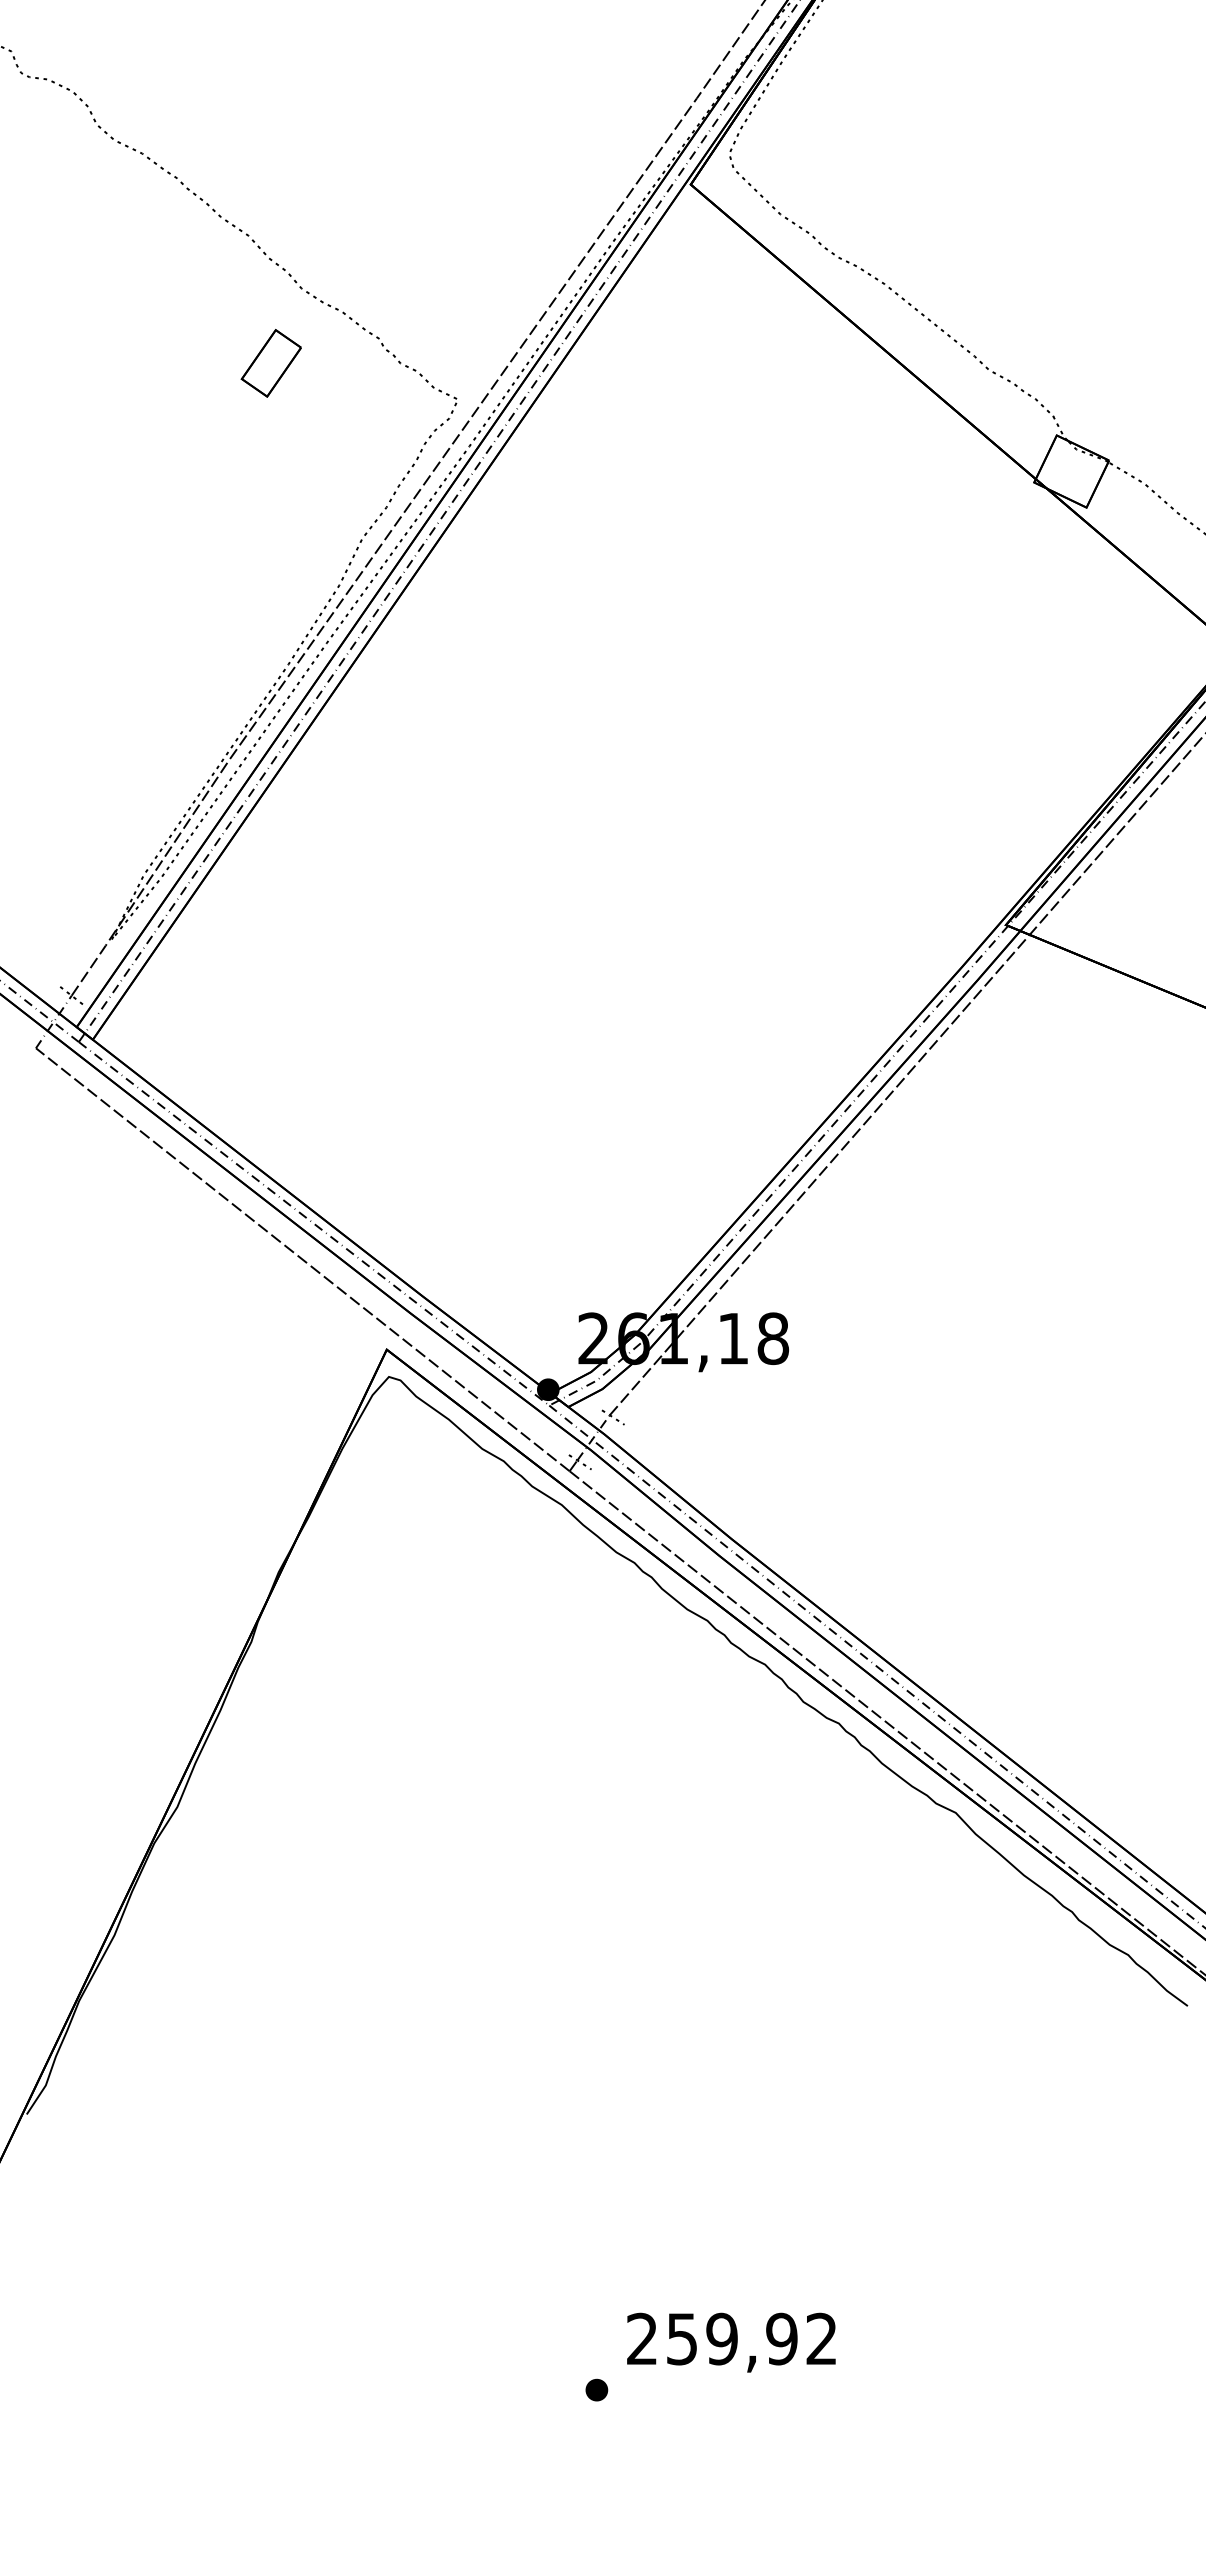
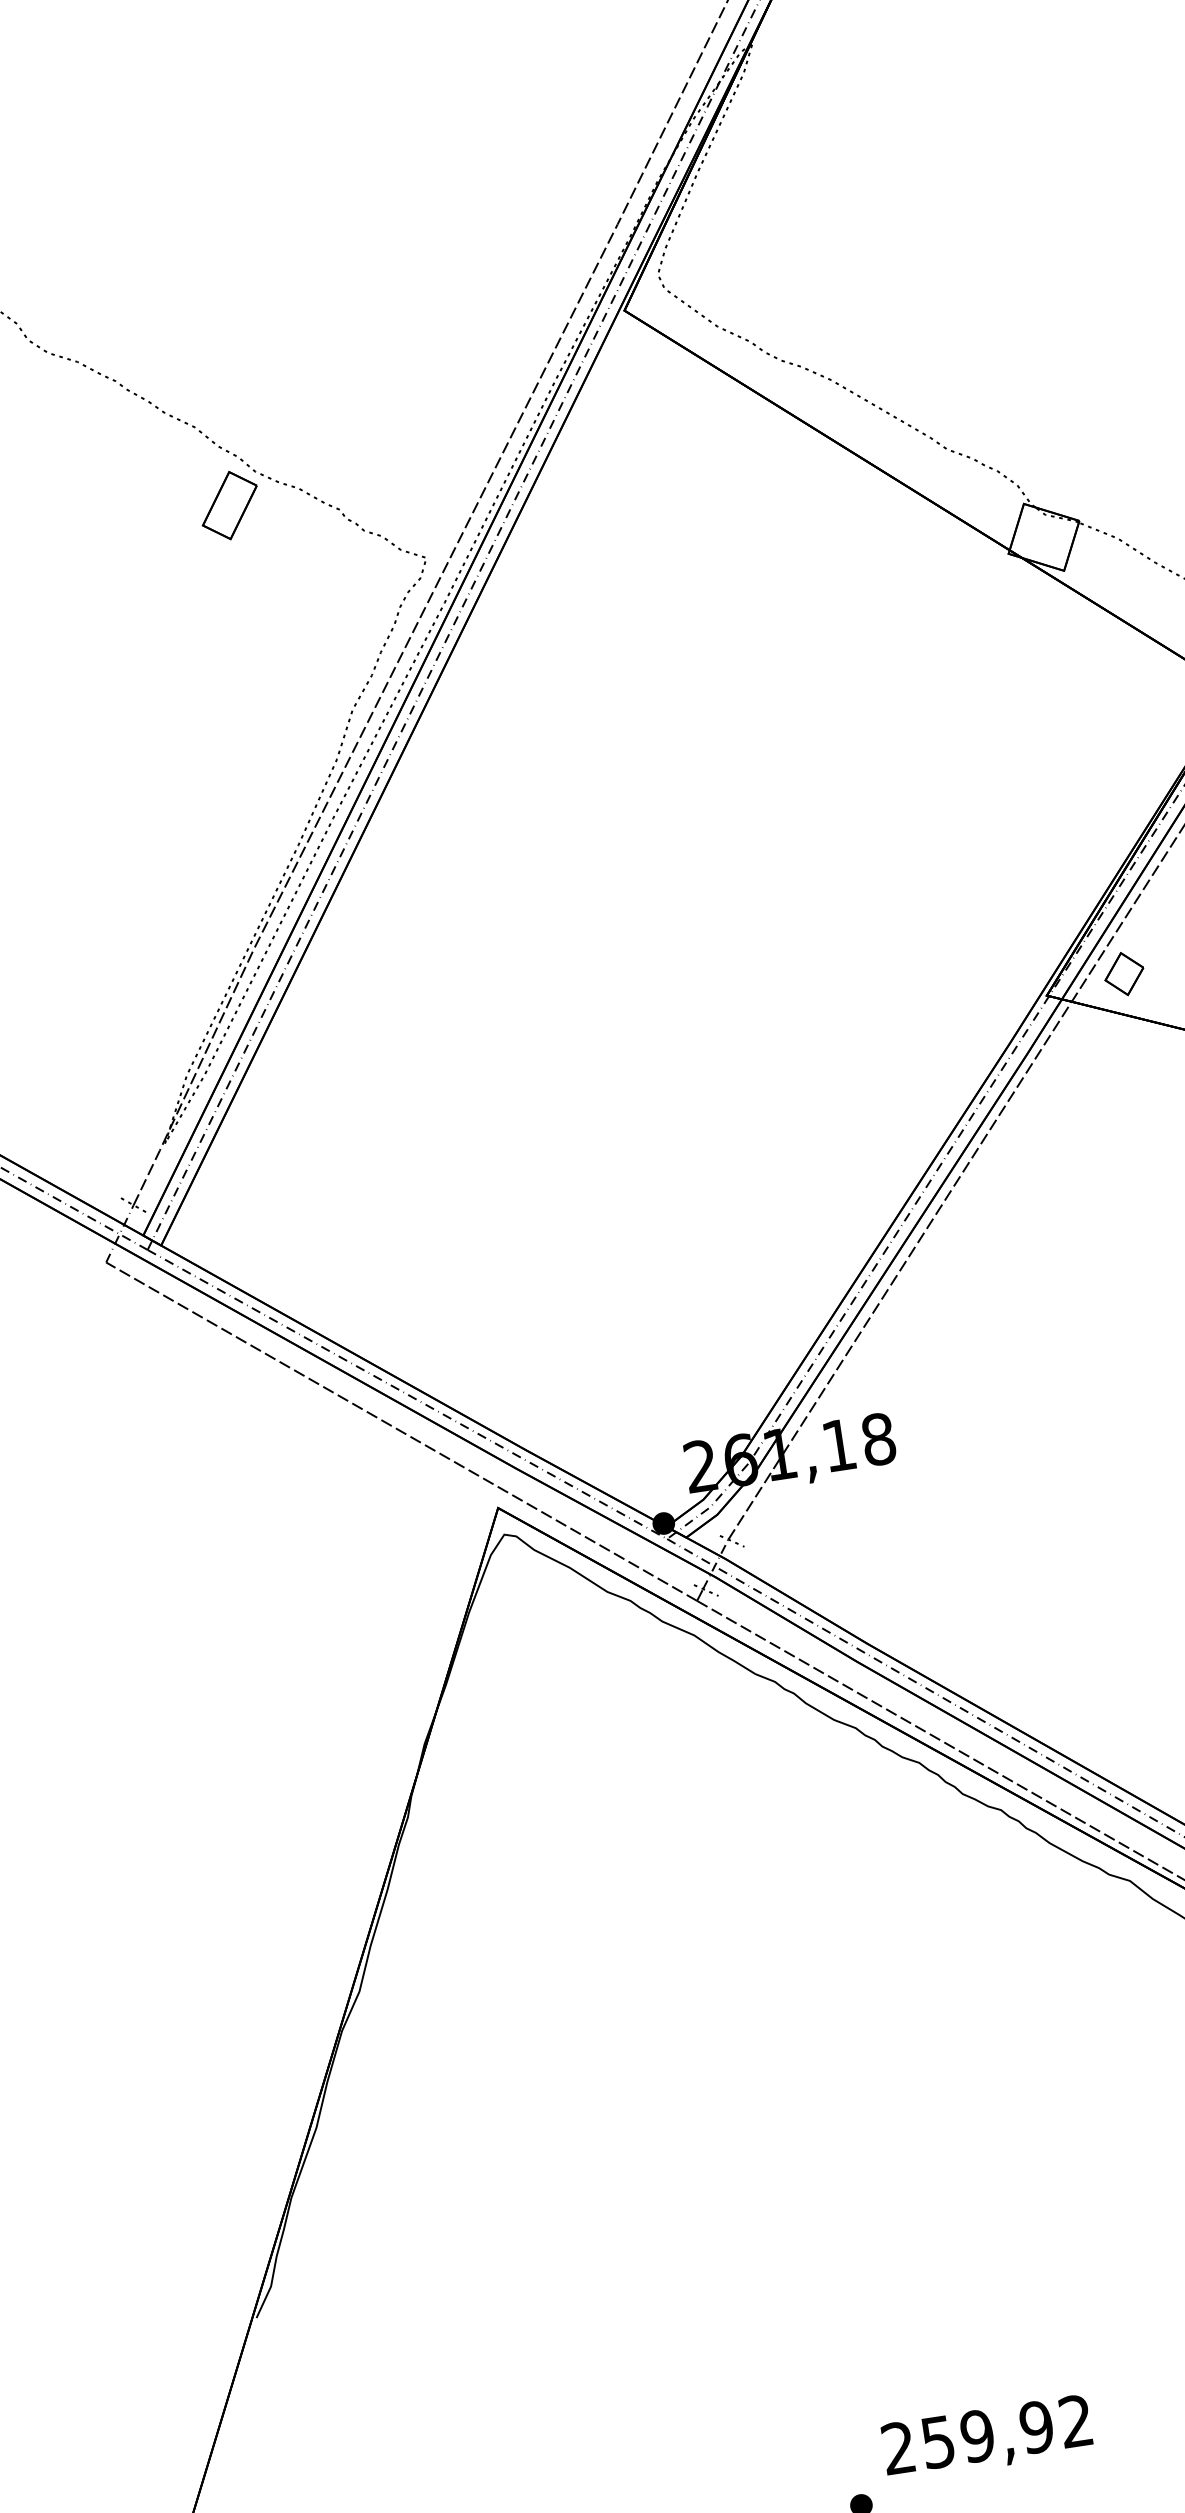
part: (270, 363) -> (228, 505), moved
part: (1085, 915) -> (1124, 974), added

